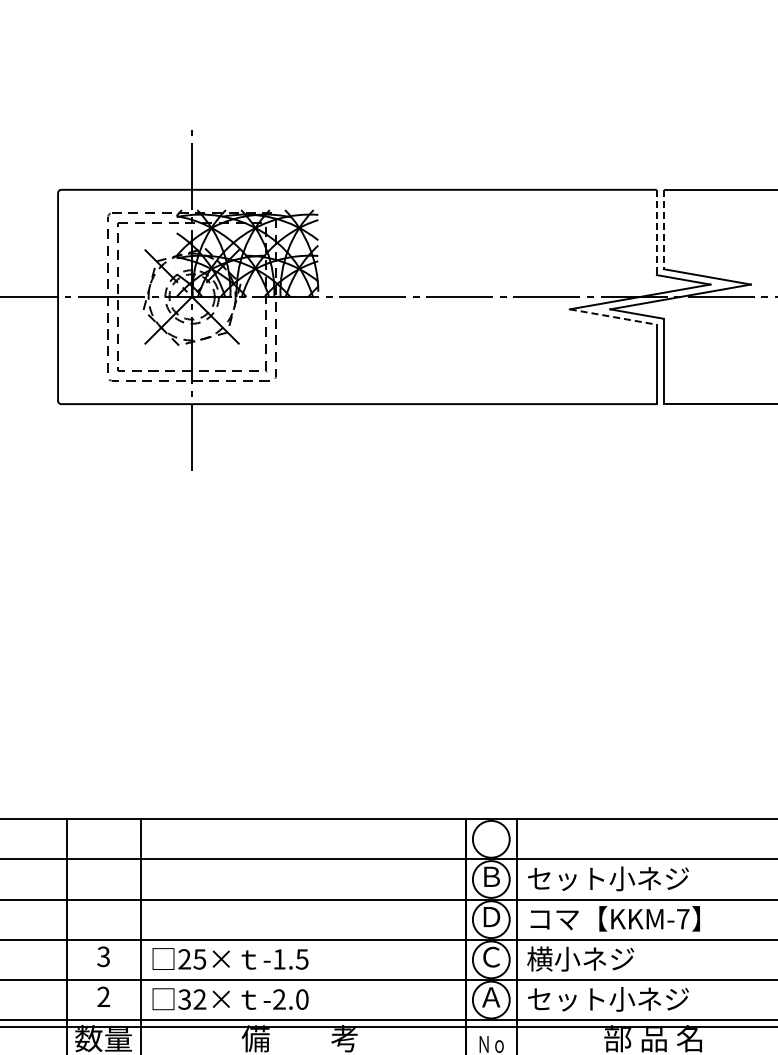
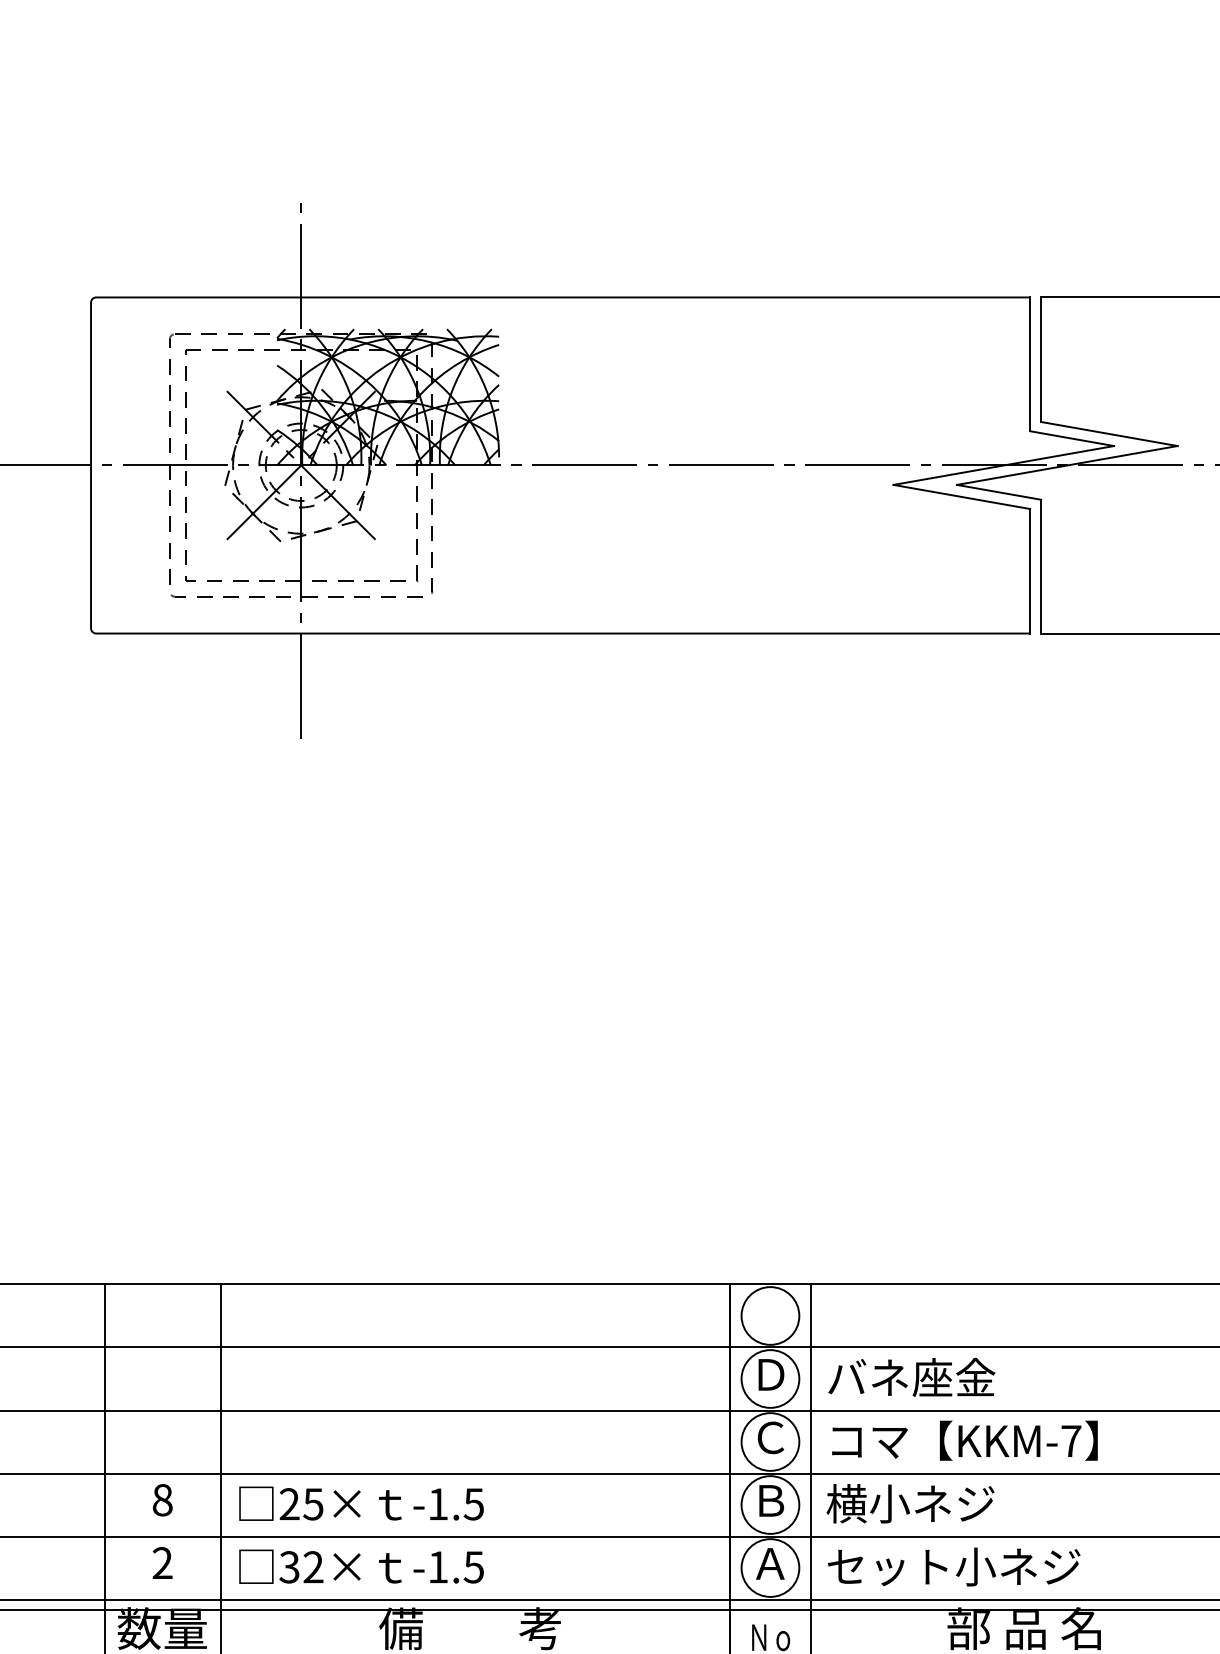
line: (663, 229) -> (1040, 359), dashed -> solid
line: (656, 232) -> (1029, 364), dashed -> solid
line: (613, 317) -> (962, 497), dashed -> solid
text: (491, 876) -> (770, 1374), Ｂ -> Ｄ
text: (608, 878) -> (954, 1377), セット小ネジ -> バネ座金
text: (491, 916) -> (770, 1437), Ｄ -> Ｃ
text: (103, 956) -> (162, 1499), 3 -> 8
text: (491, 956) -> (770, 1499), Ｃ -> Ｂ
text: (290, 999) -> (455, 1567), -2.0 -> -1.5

